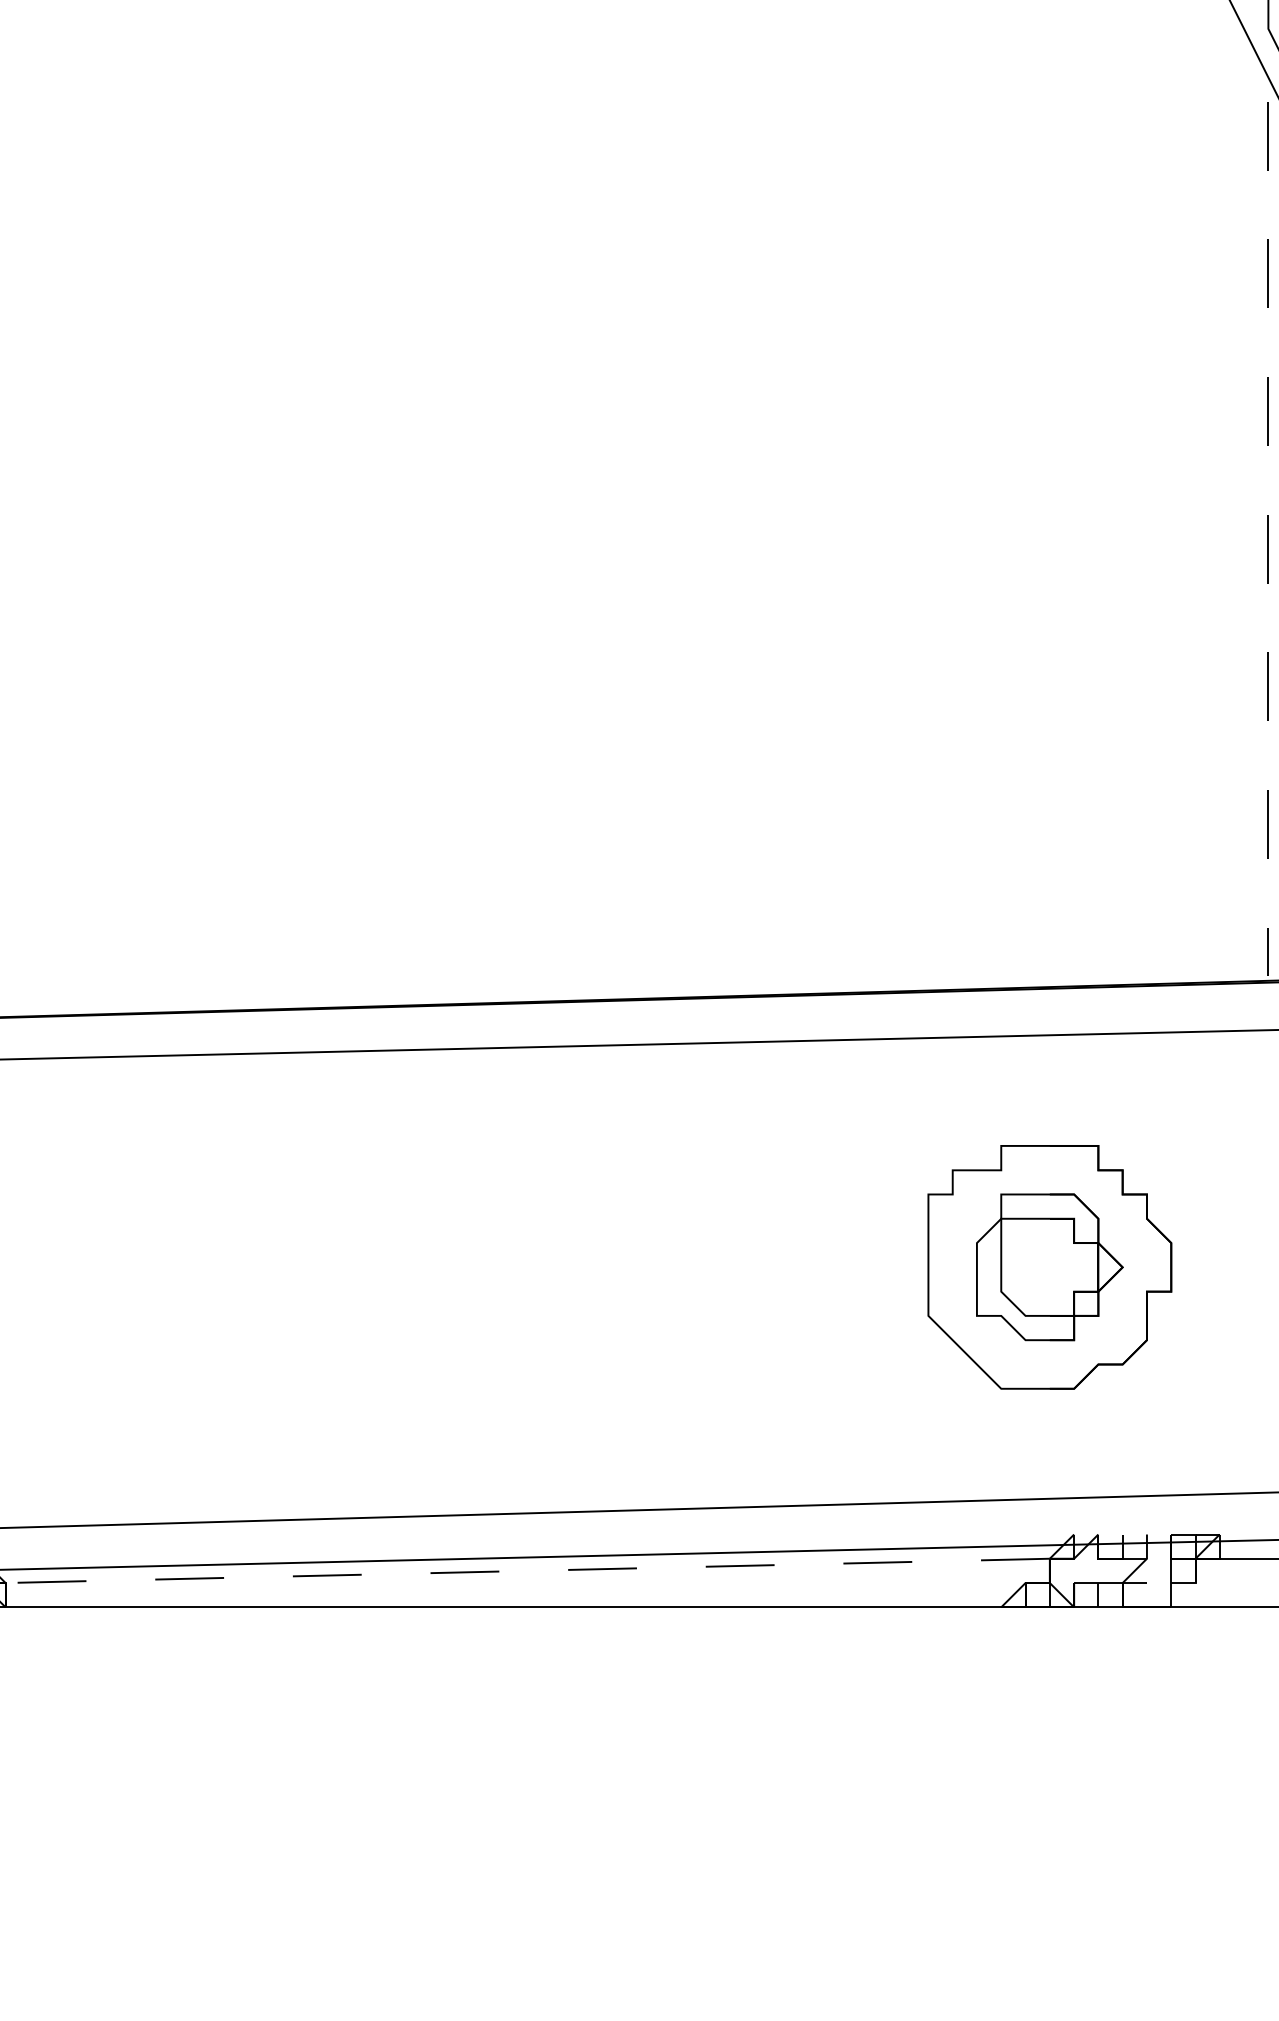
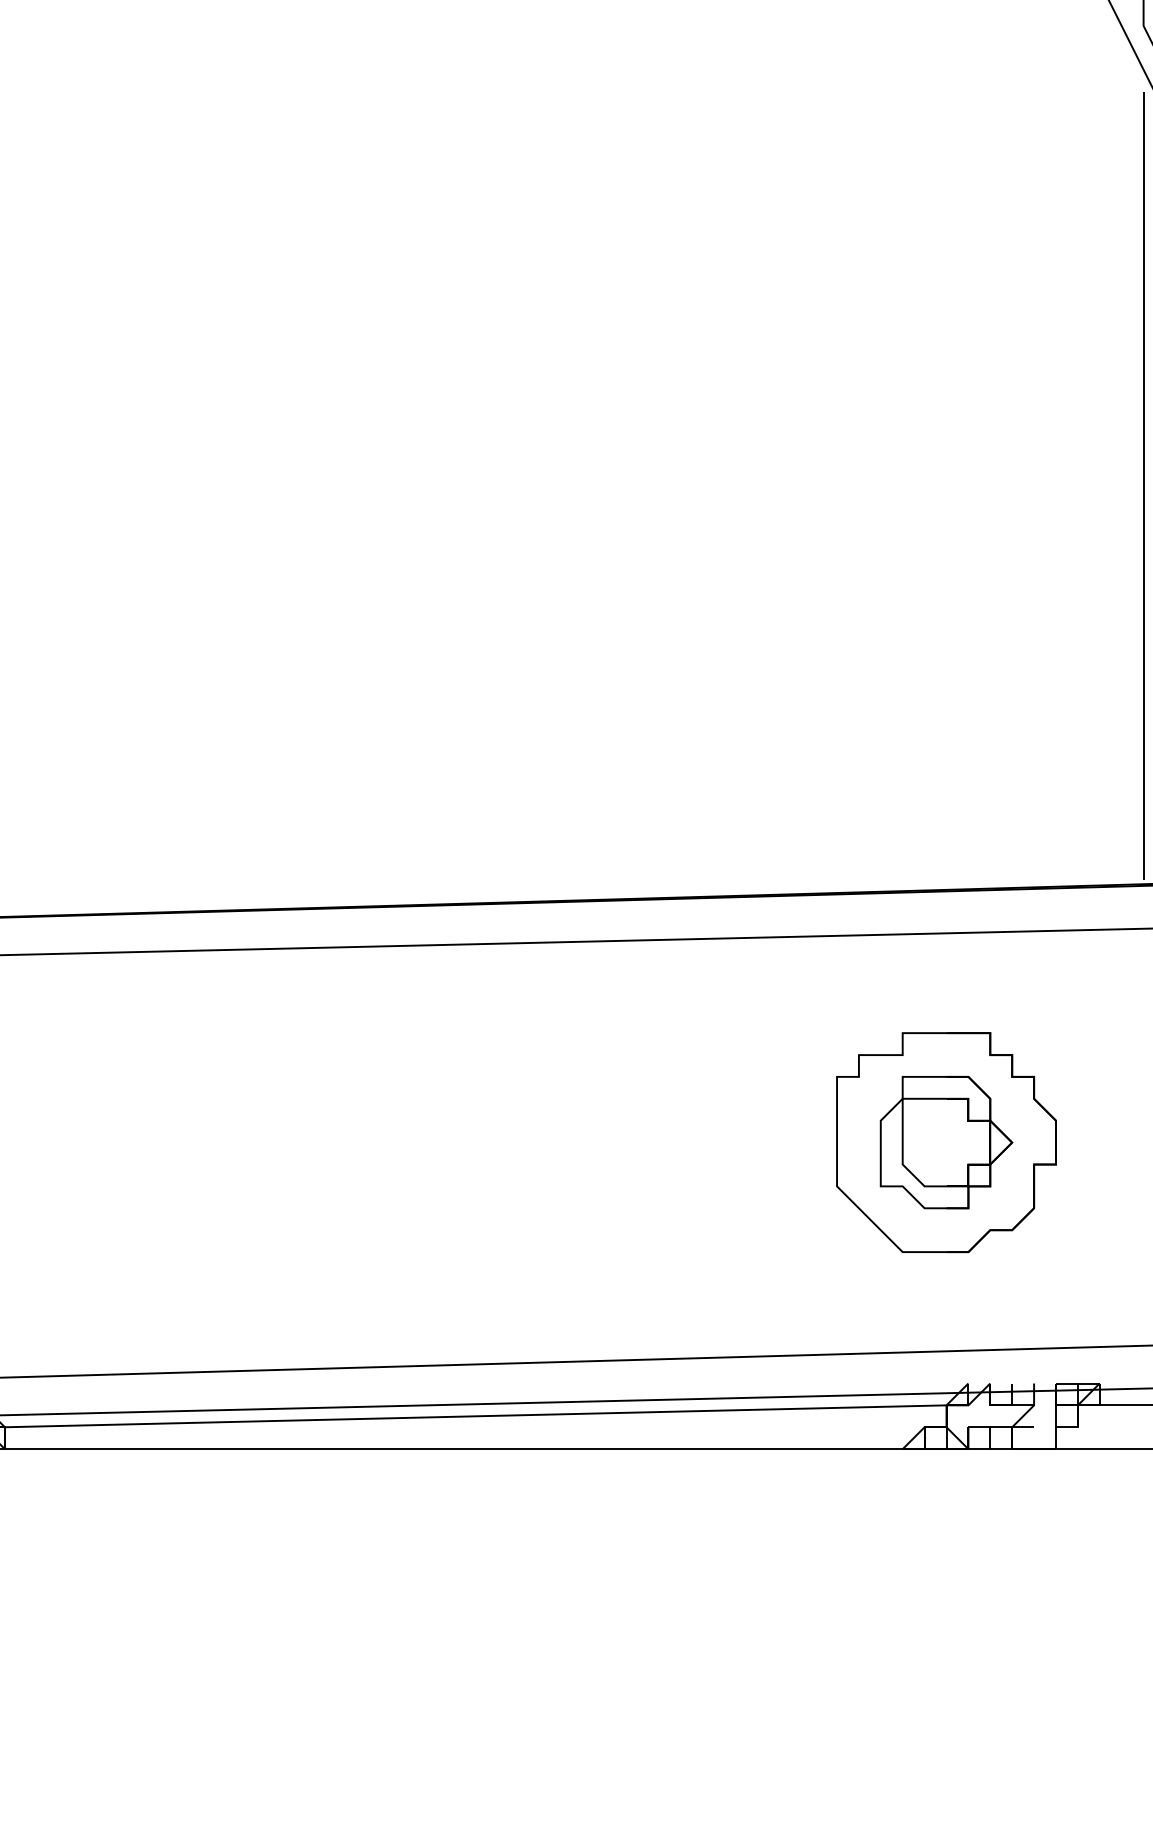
line: (1268, 539) -> (1143, 486), dashed -> solid
line: (527, 1571) -> (475, 1416), dashed -> solid

